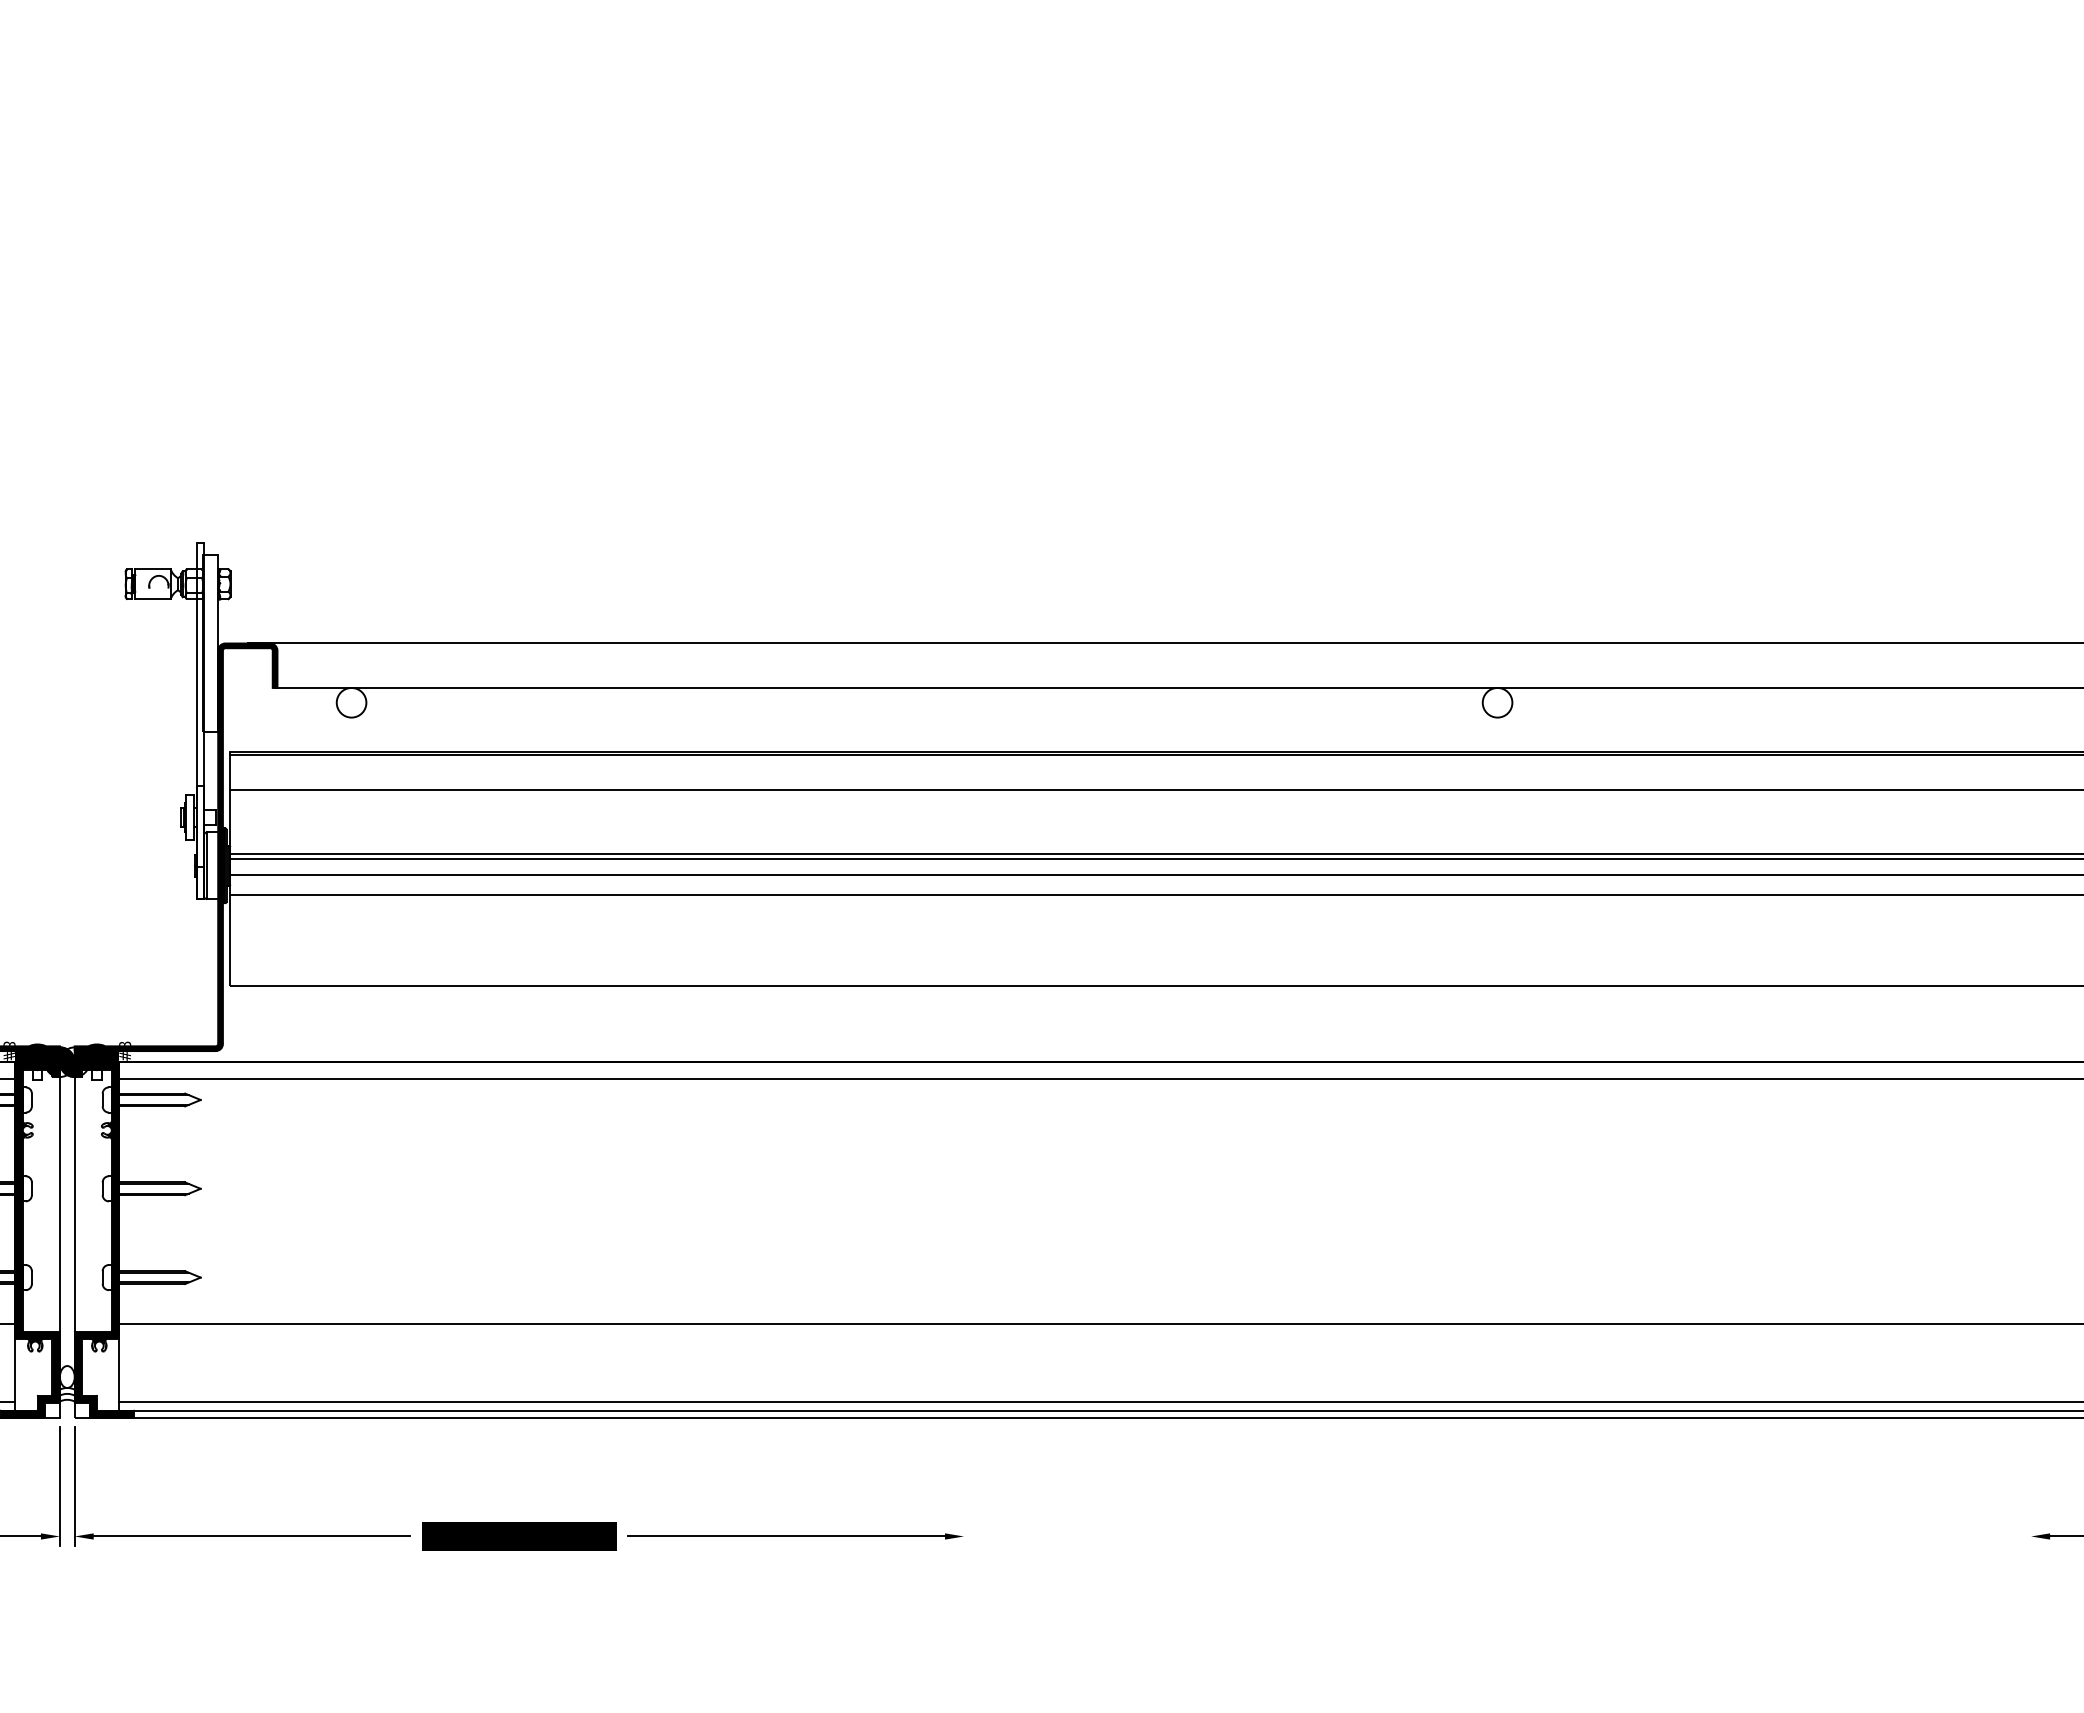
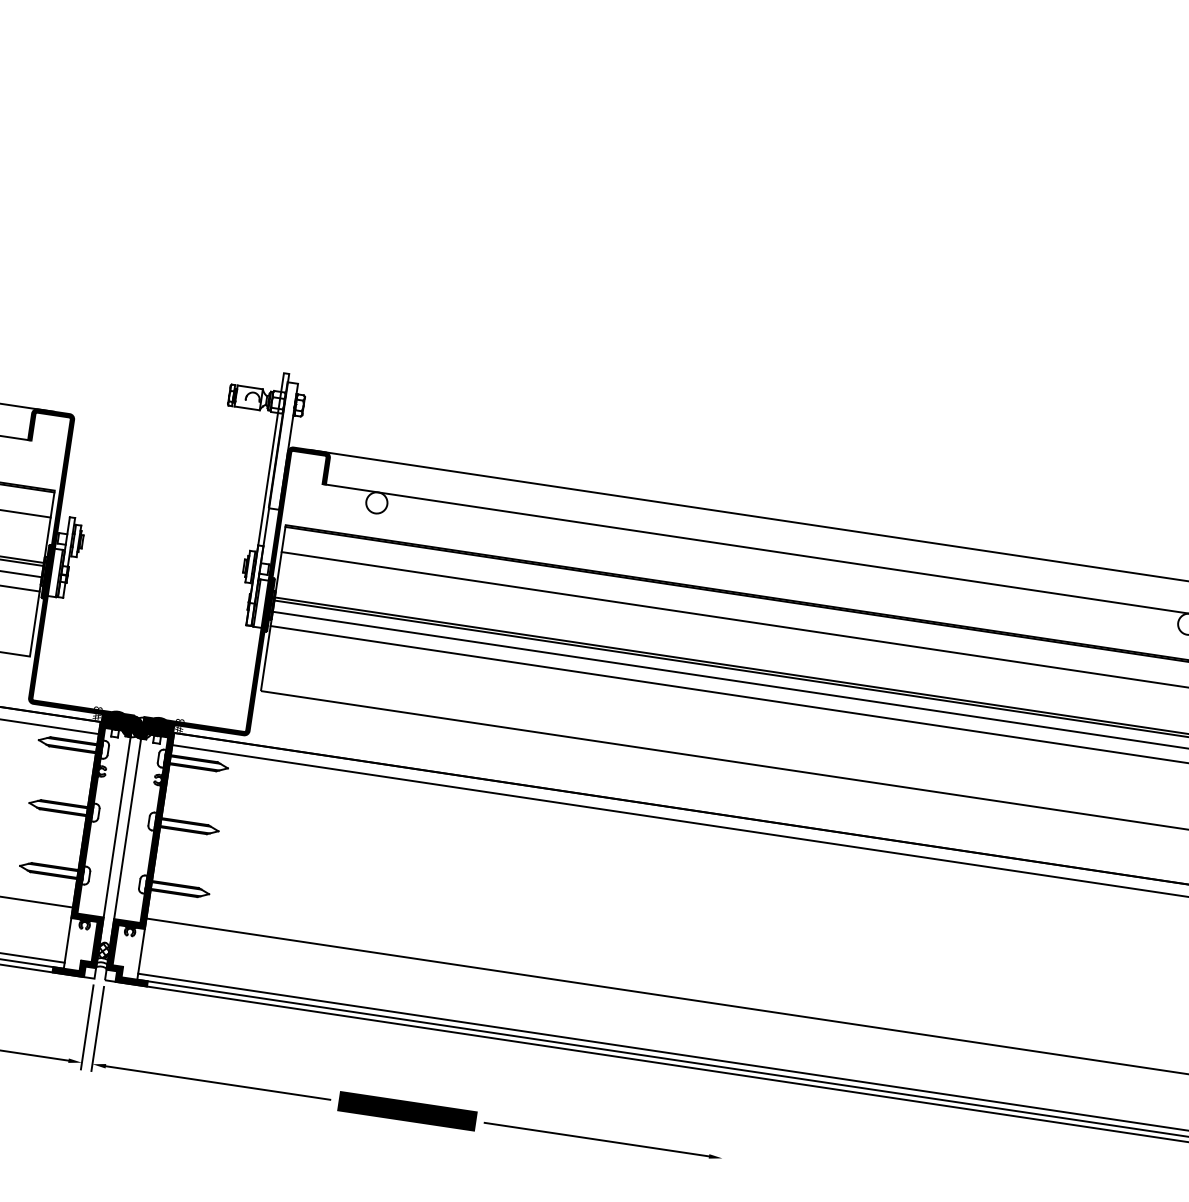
hatch: (67, 1376) -> (104, 950), added

